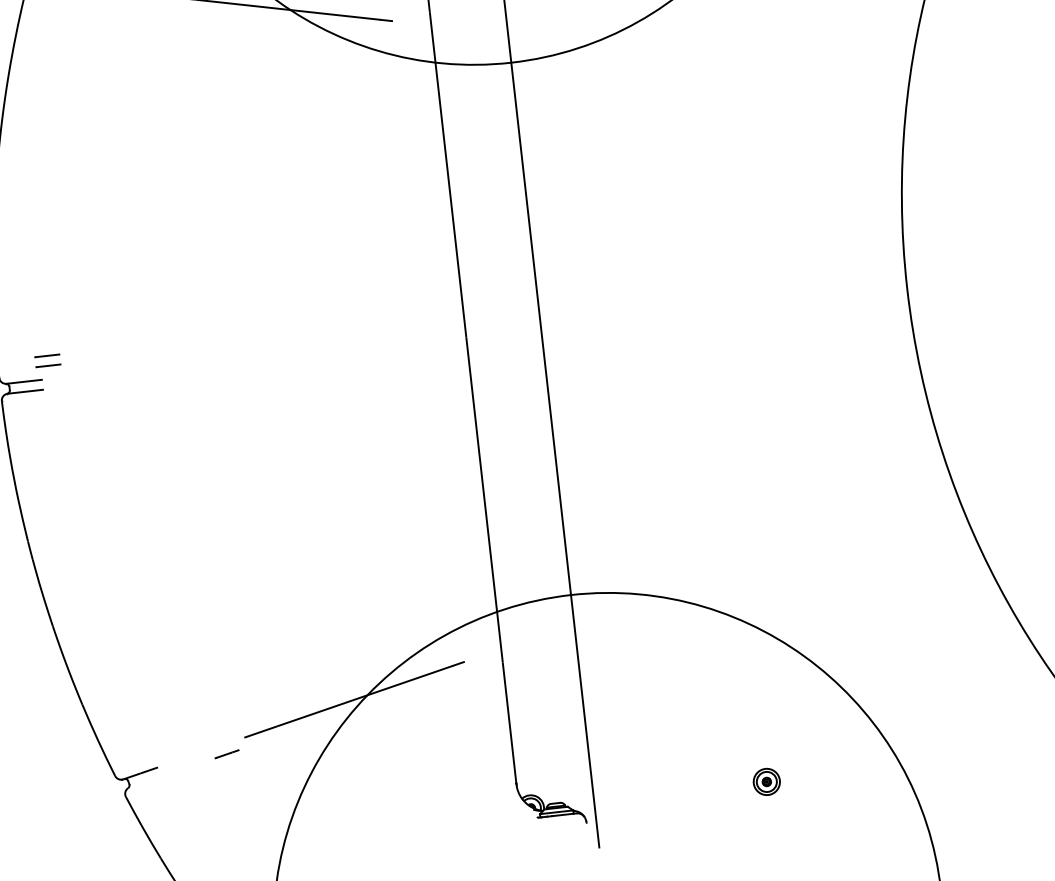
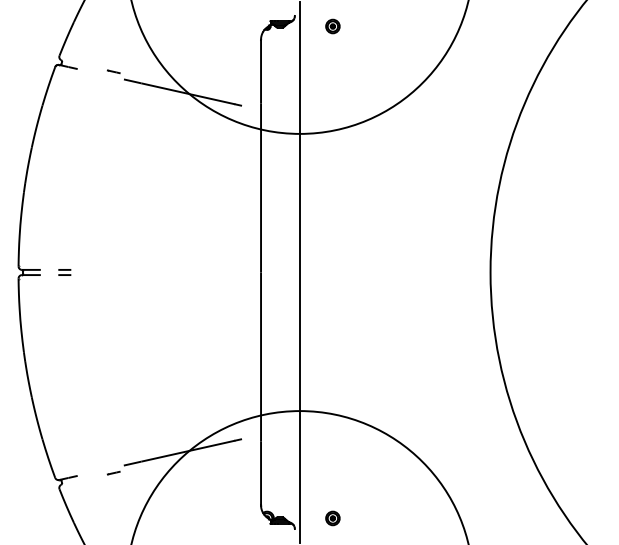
part: (47, 360) -> (64, 272), moved
part: (766, 782) -> (332, 518), moved

